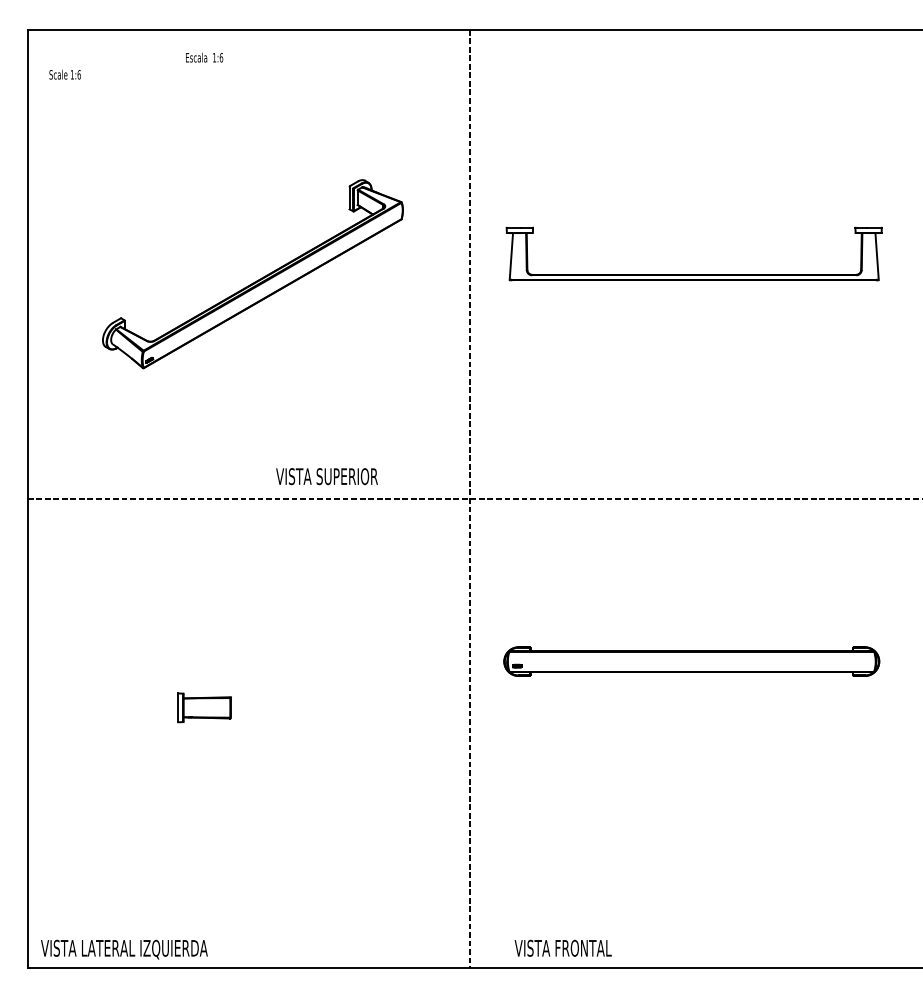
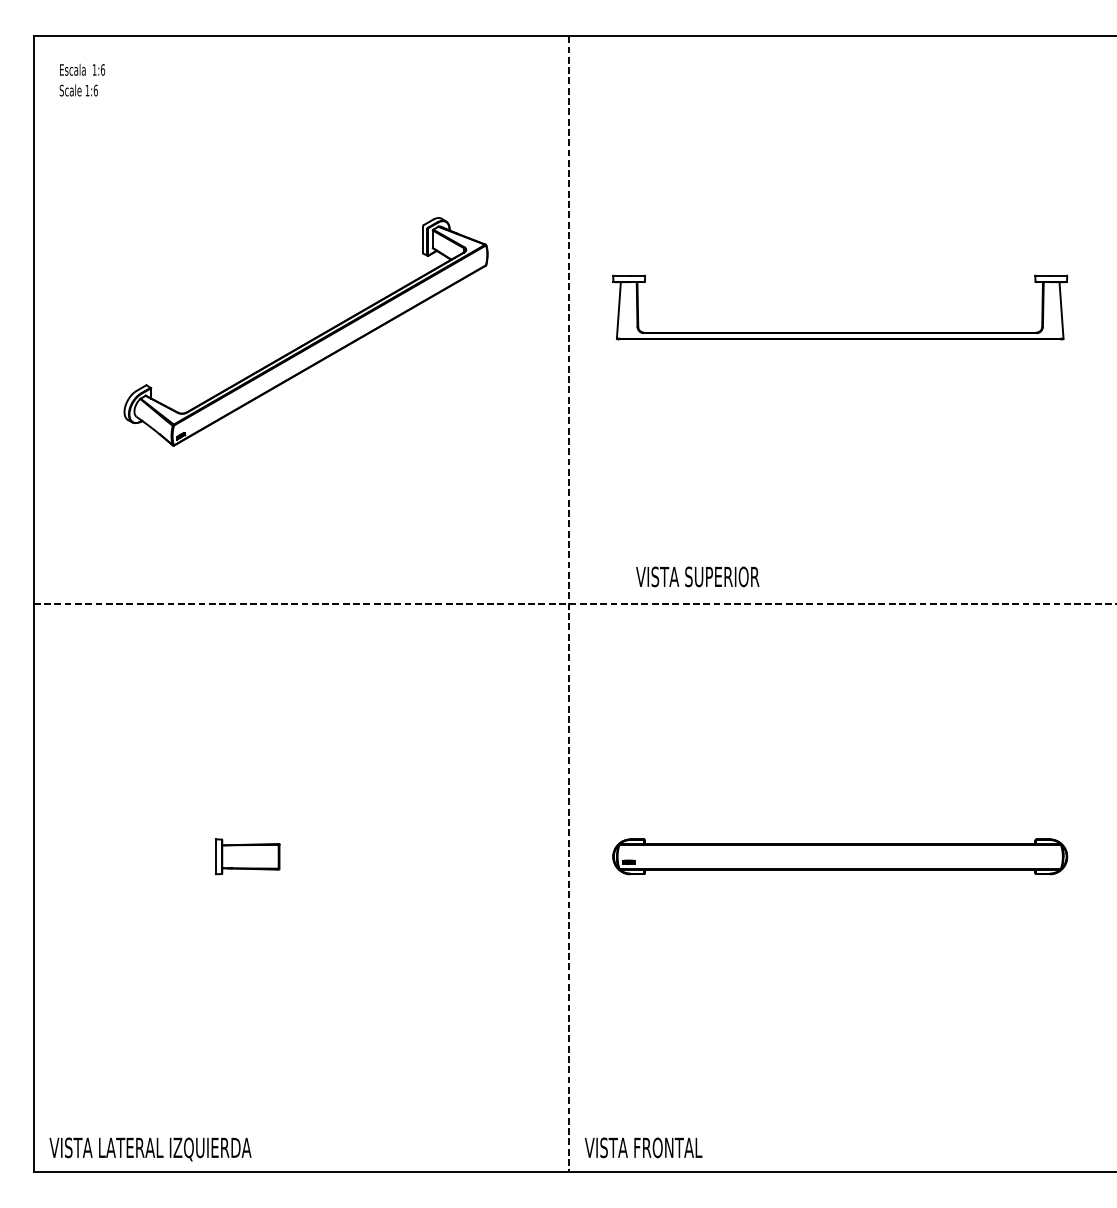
text: (204, 57) -> (82, 69), moved
text: (326, 476) -> (697, 576), moved
part: (692, 661) -> (840, 856), moved
text: (563, 948) -> (643, 1147), moved

